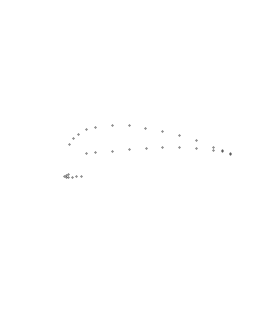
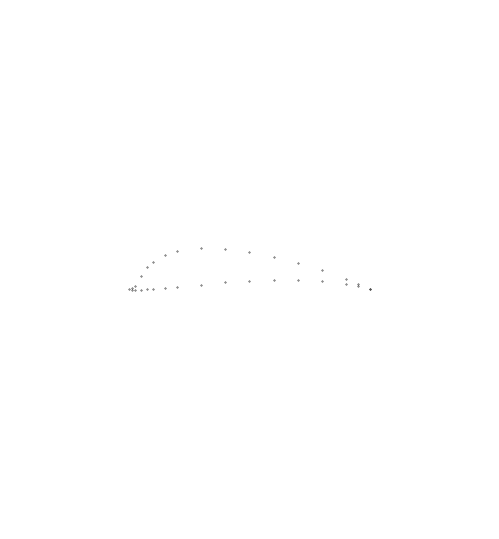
part: (72, 175) -> (141, 288), moved

